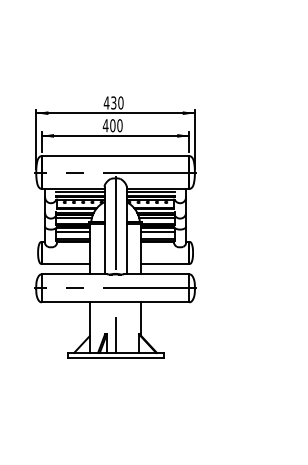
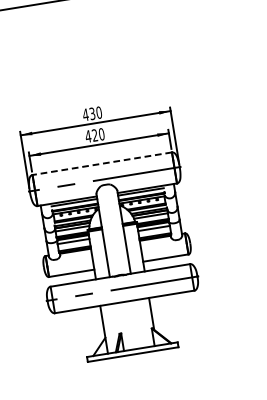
text: (112, 125) -> (94, 135), 400 -> 420
line: (115, 156) -> (102, 164), solid -> dashed
line: (115, 231) -> (113, 234), removed
line: (115, 335) -> (129, 333), removed

